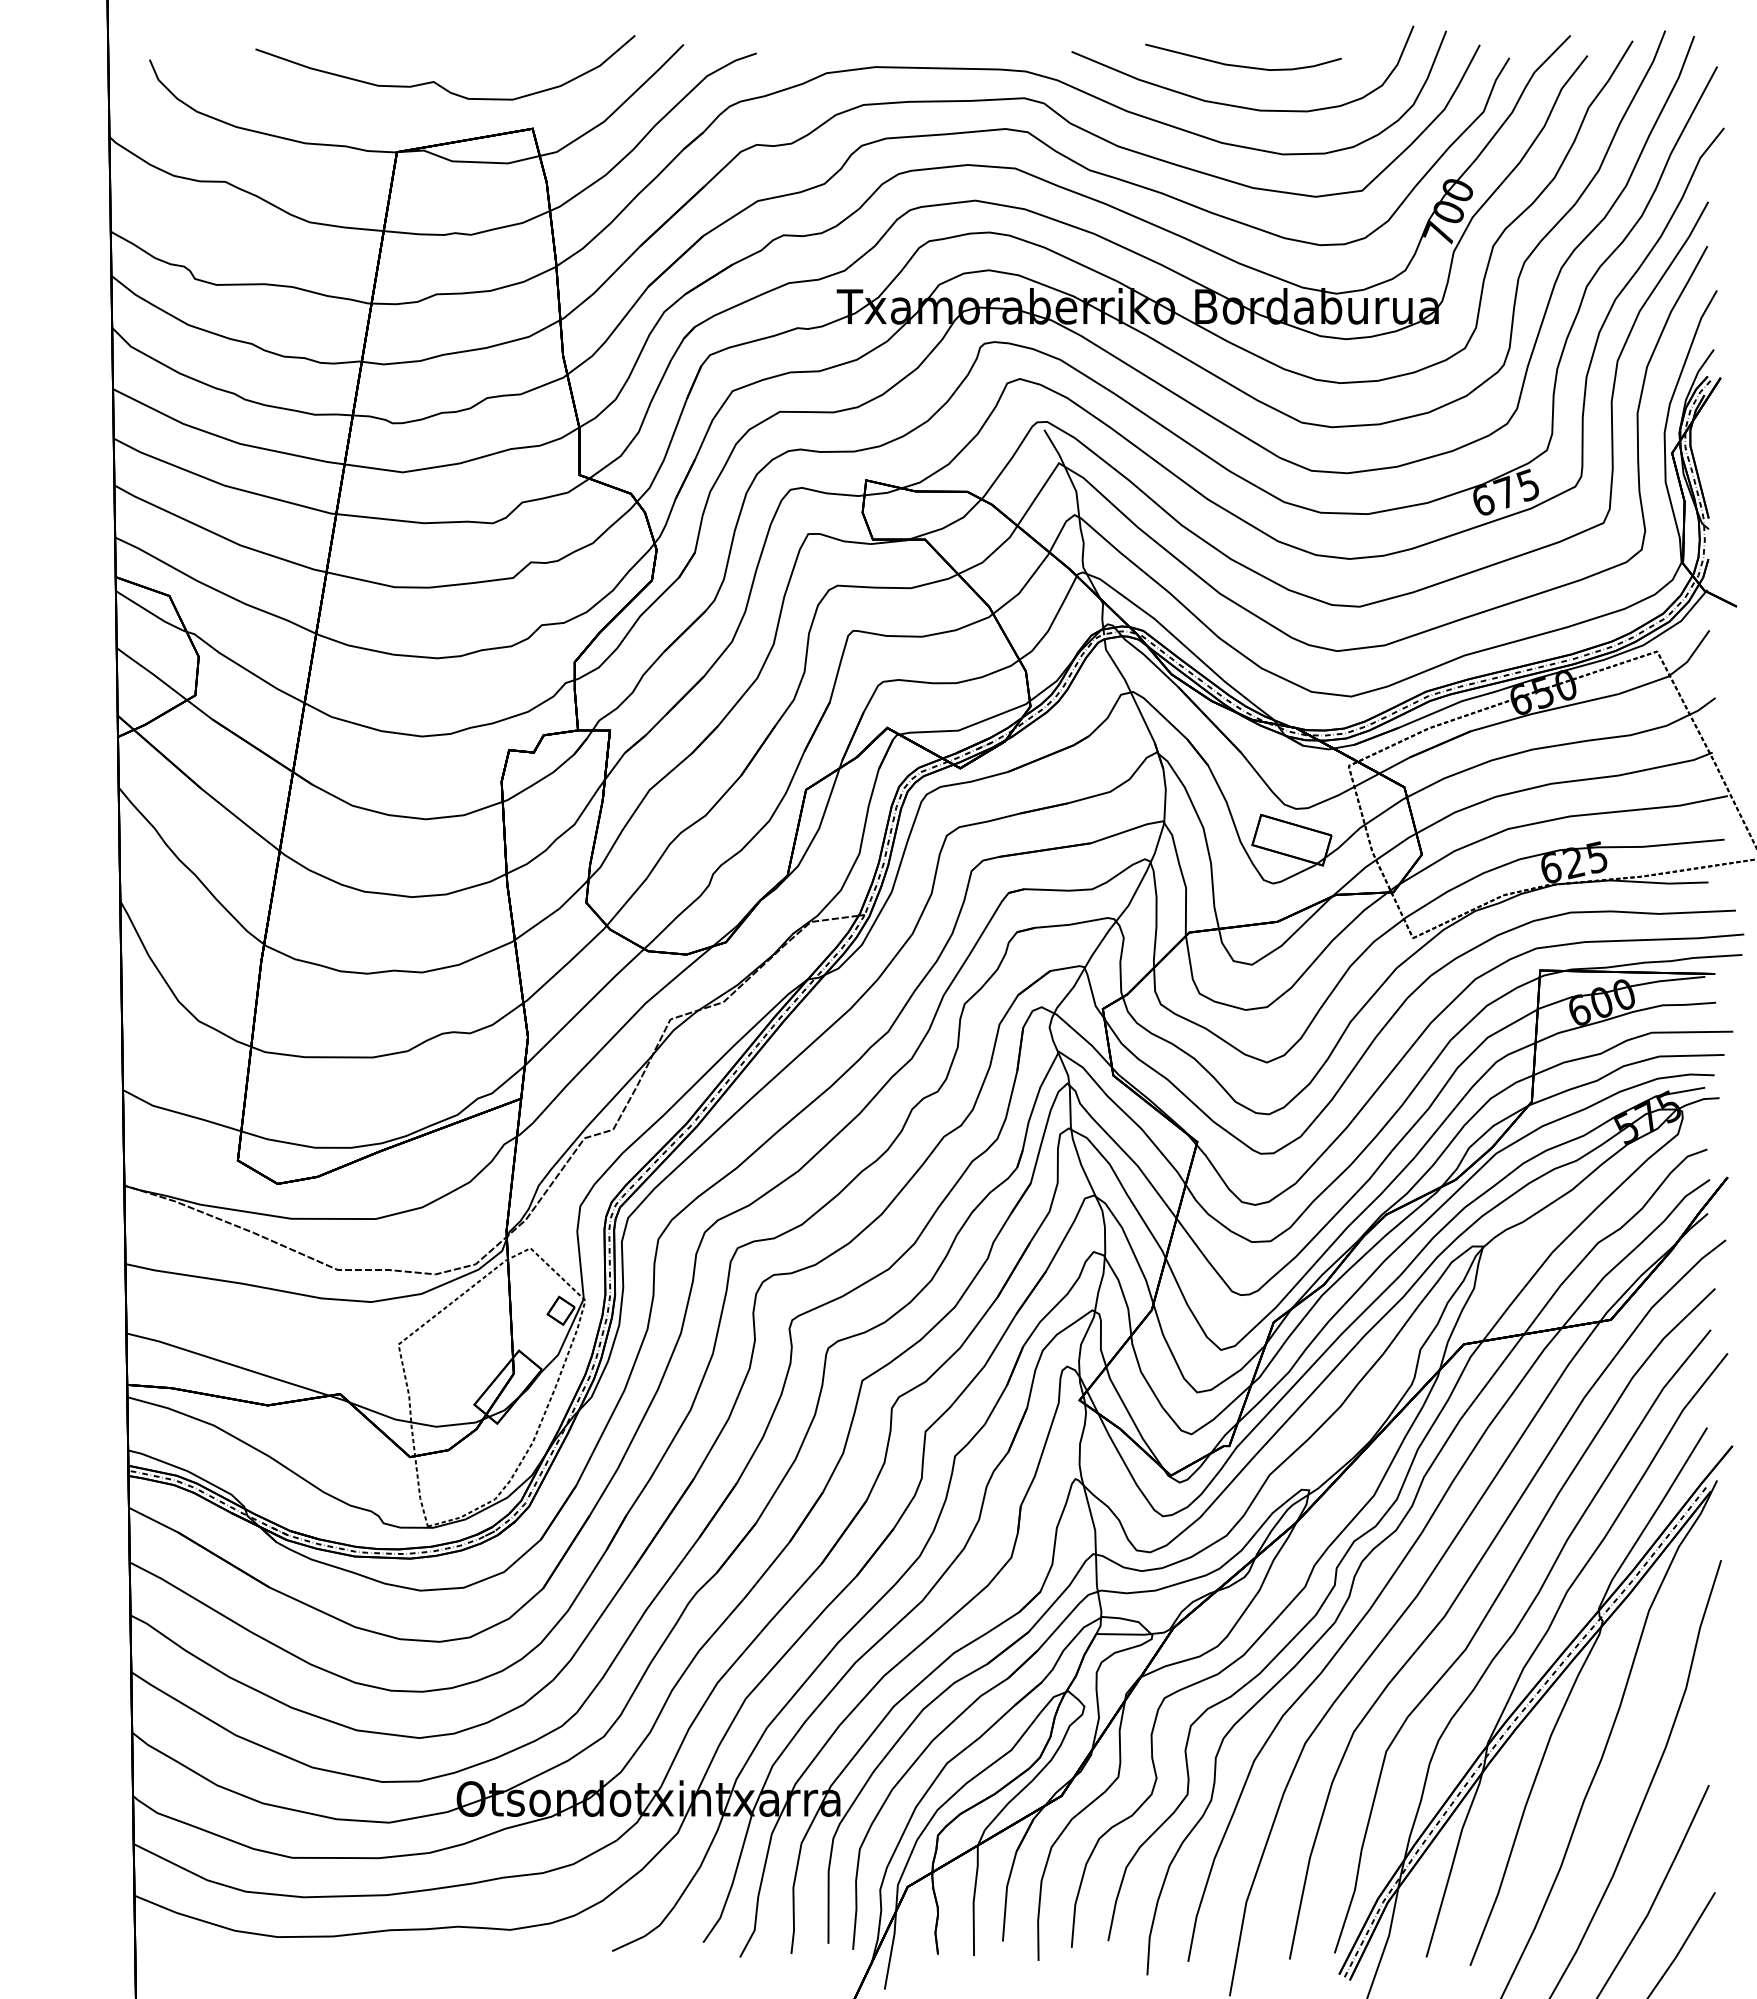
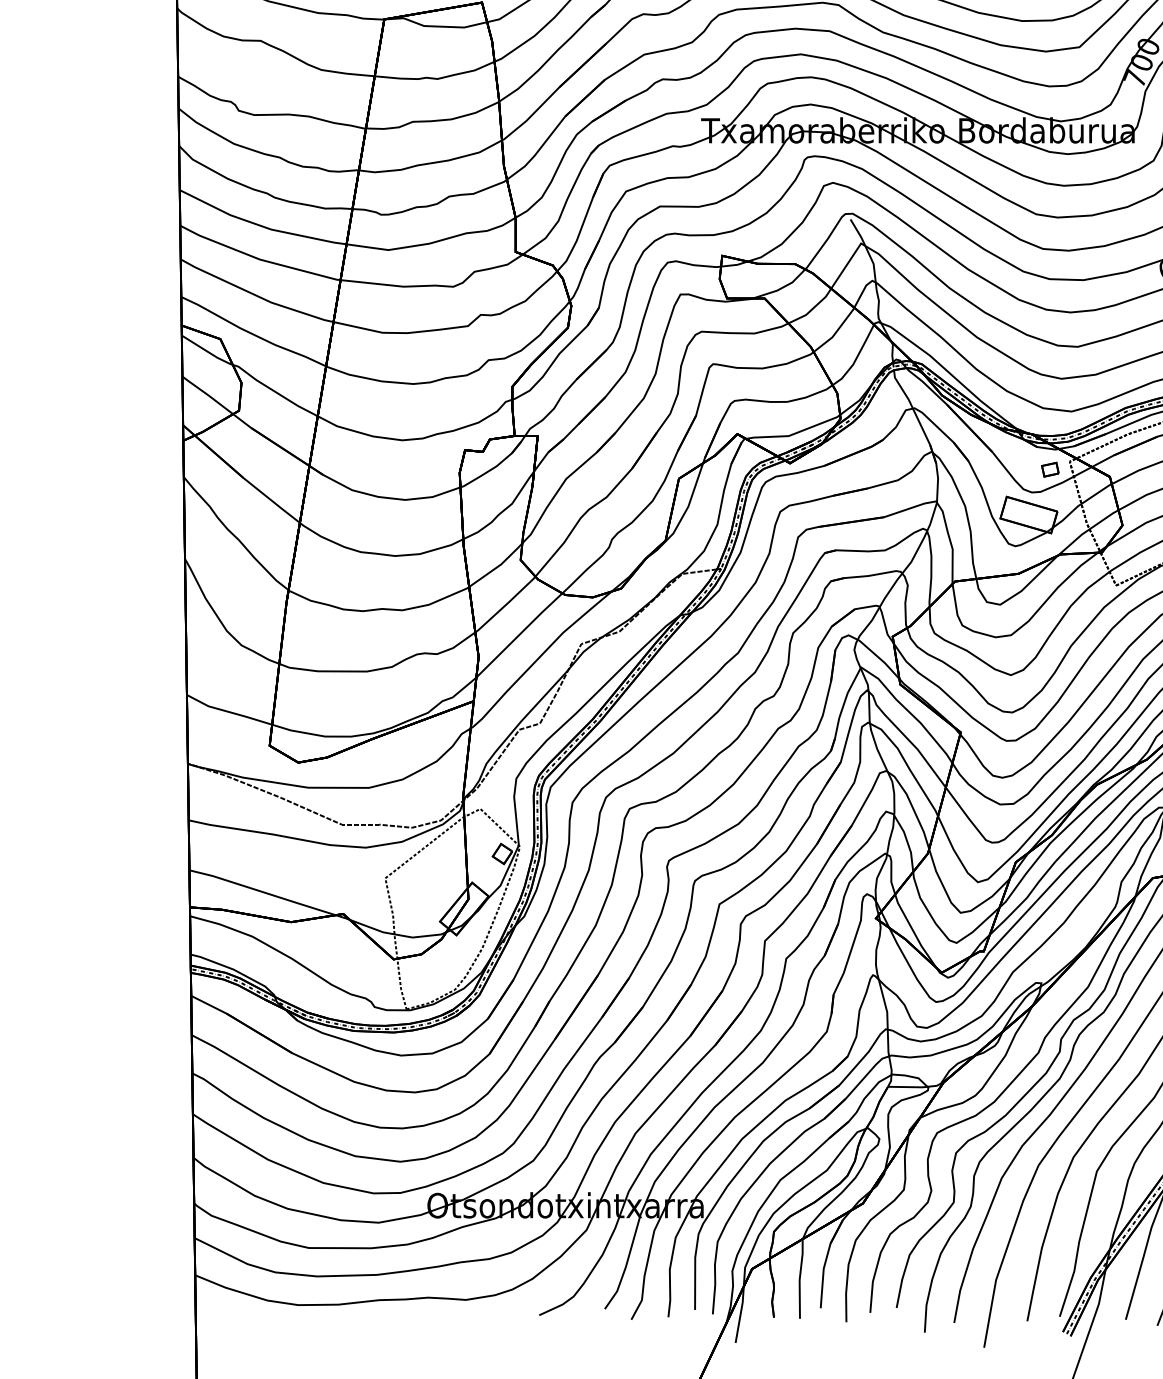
part: (1321, 776) -> (1050, 469), added

